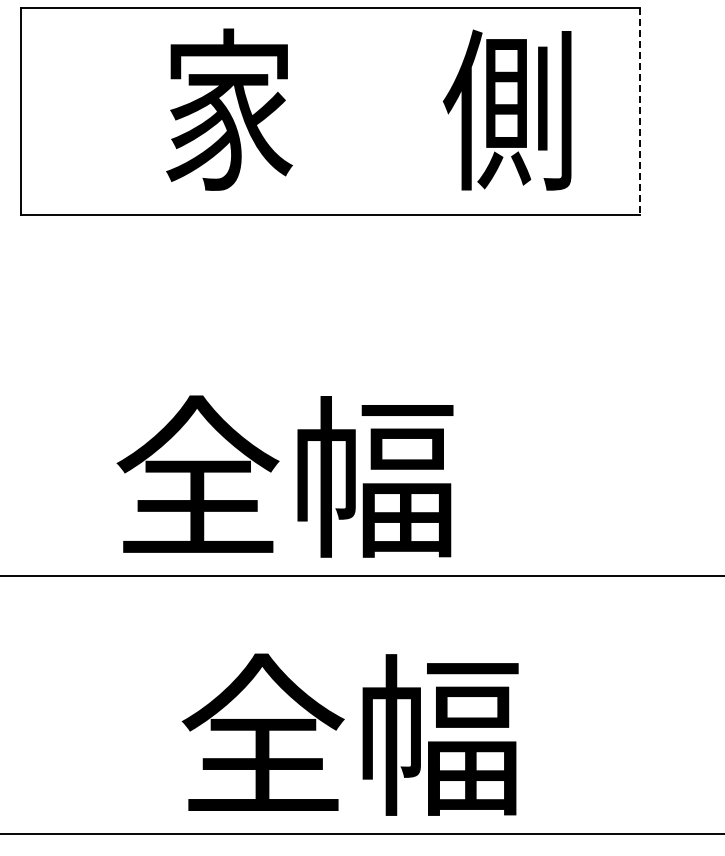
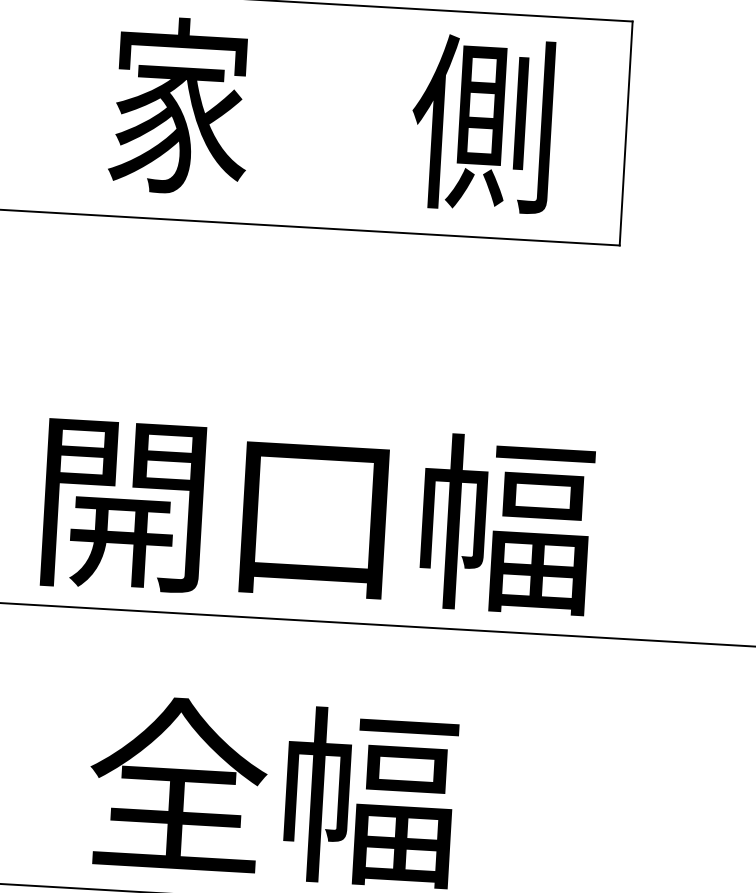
line: (640, 111) -> (626, 133), dashed -> solid
text: (372, 476) -> (312, 512), 全幅 -> 開口幅

